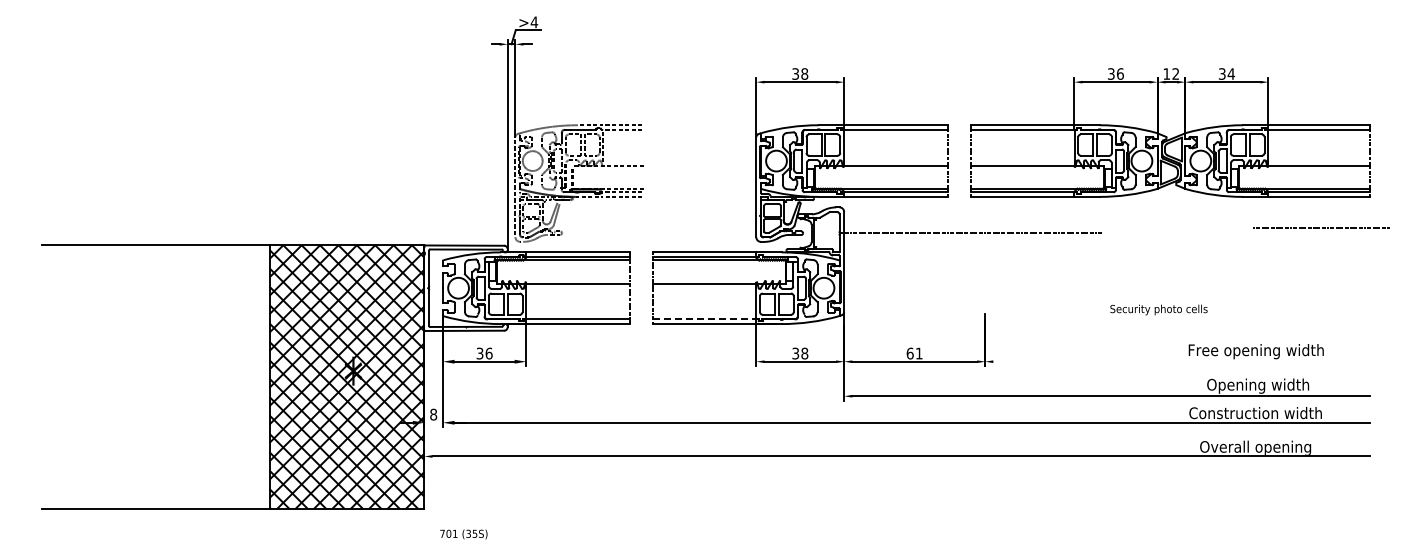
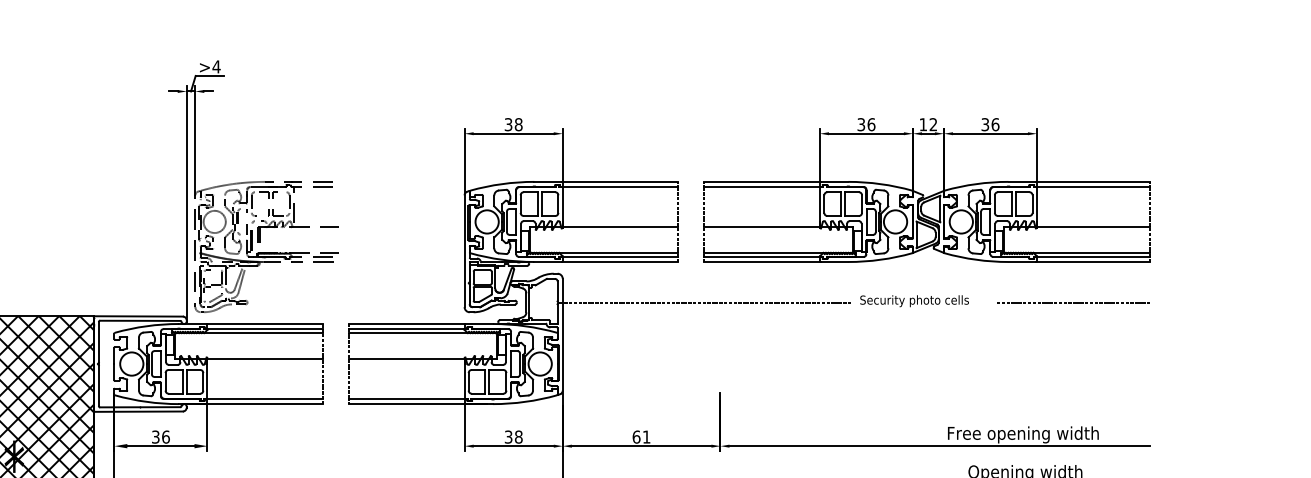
text: (1231, 73) -> (995, 124), 34 -> 36
line: (1322, 227) -> (1075, 301), moved
text: (1158, 309) -> (914, 300), moved
line: (705, 319) -> (407, 398), dashed -> solid
line: (1181, 361) -> (939, 445), added

